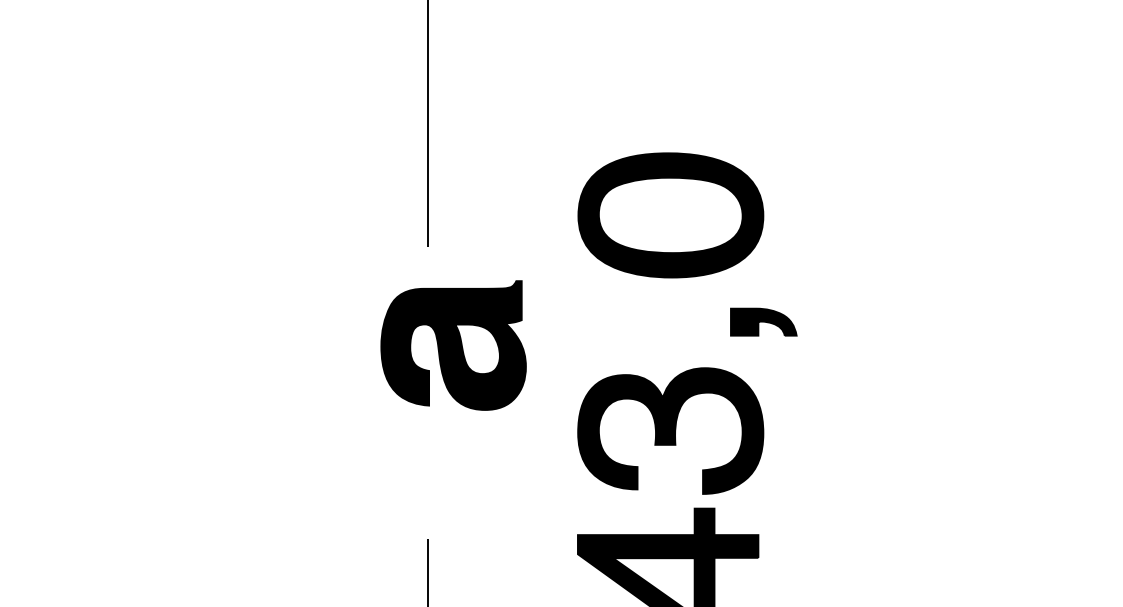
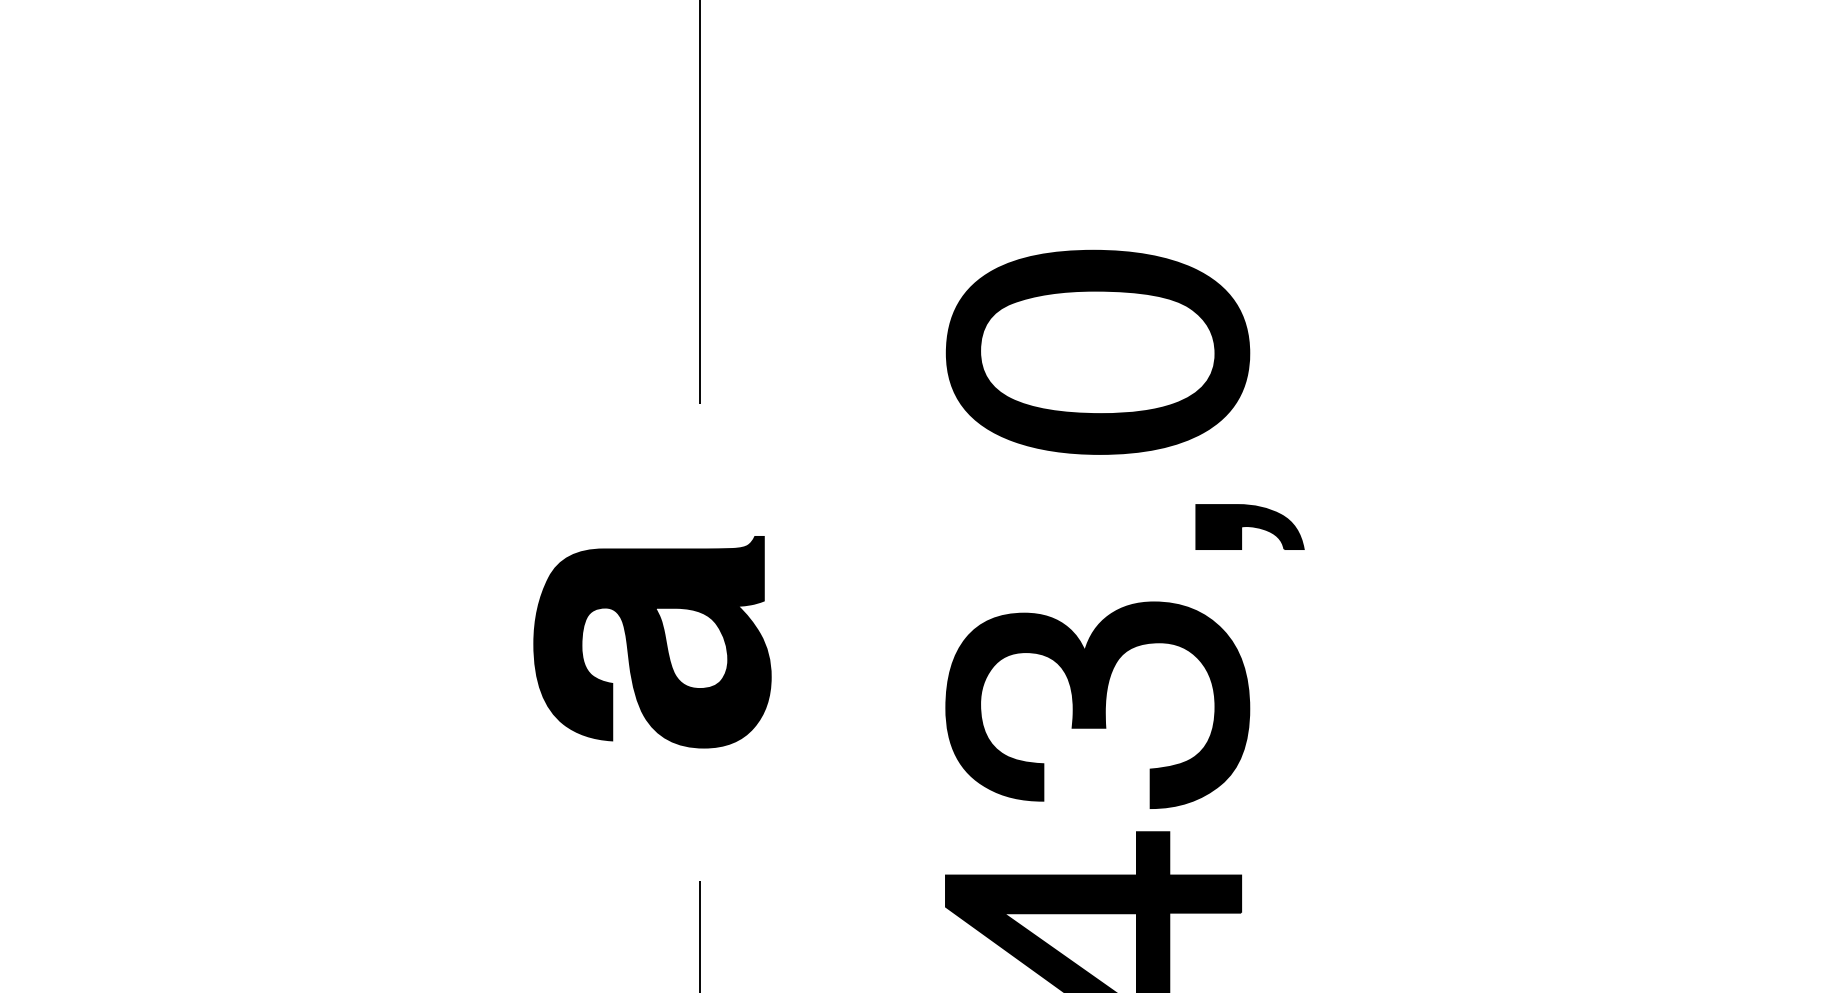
part: (453, 345) -> (652, 642), moved

